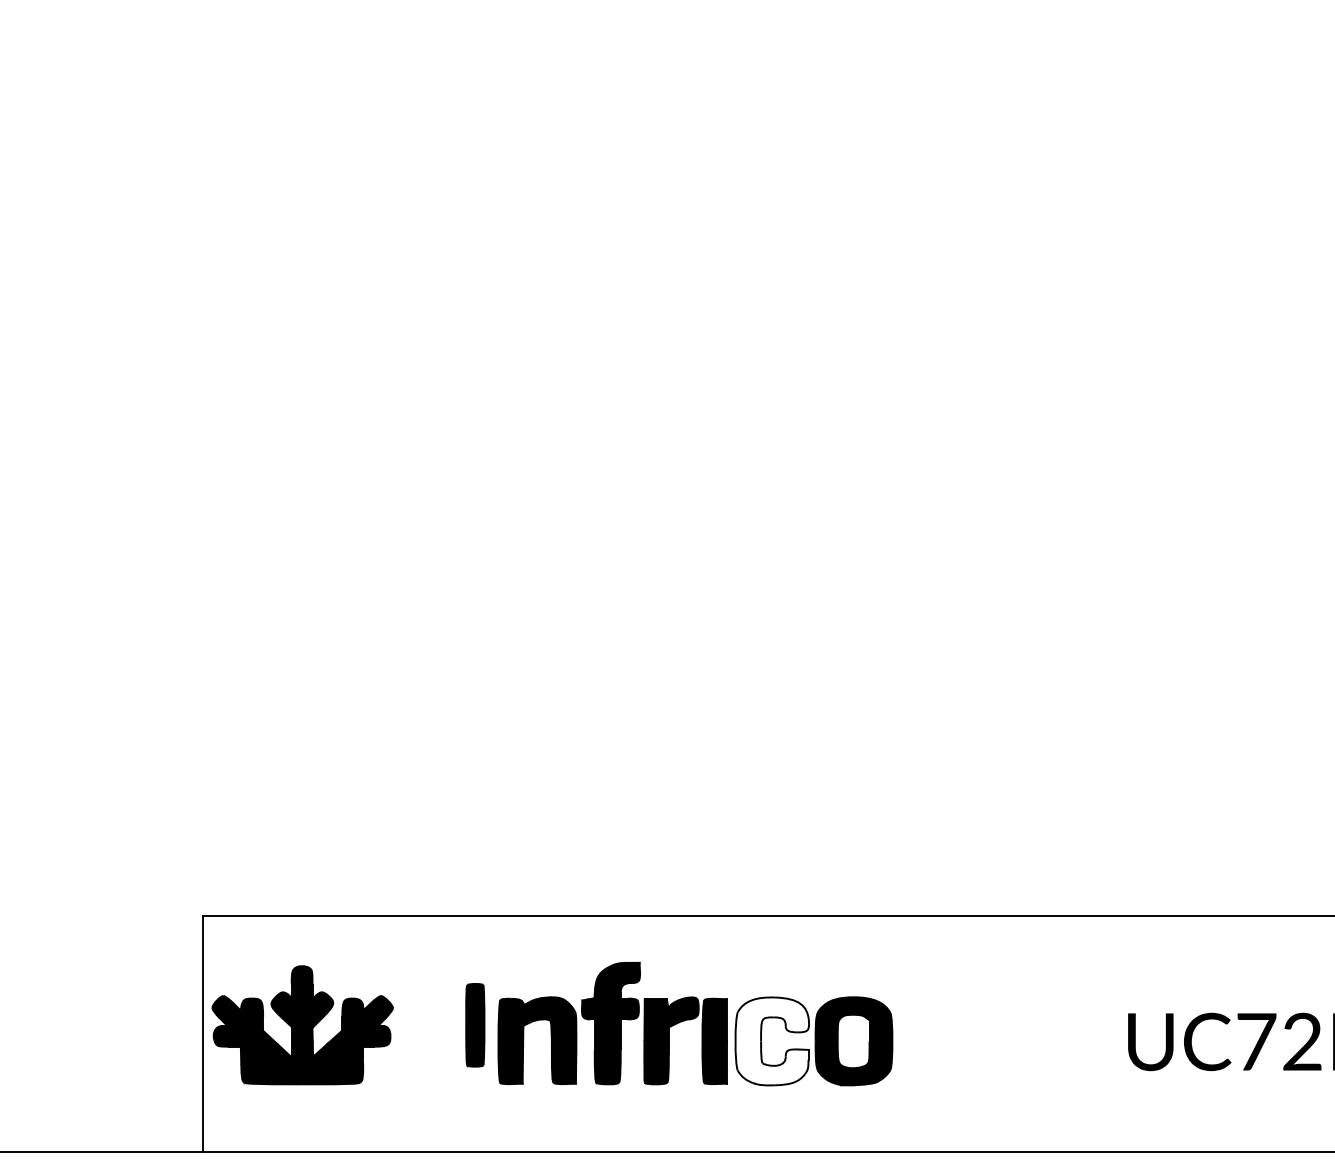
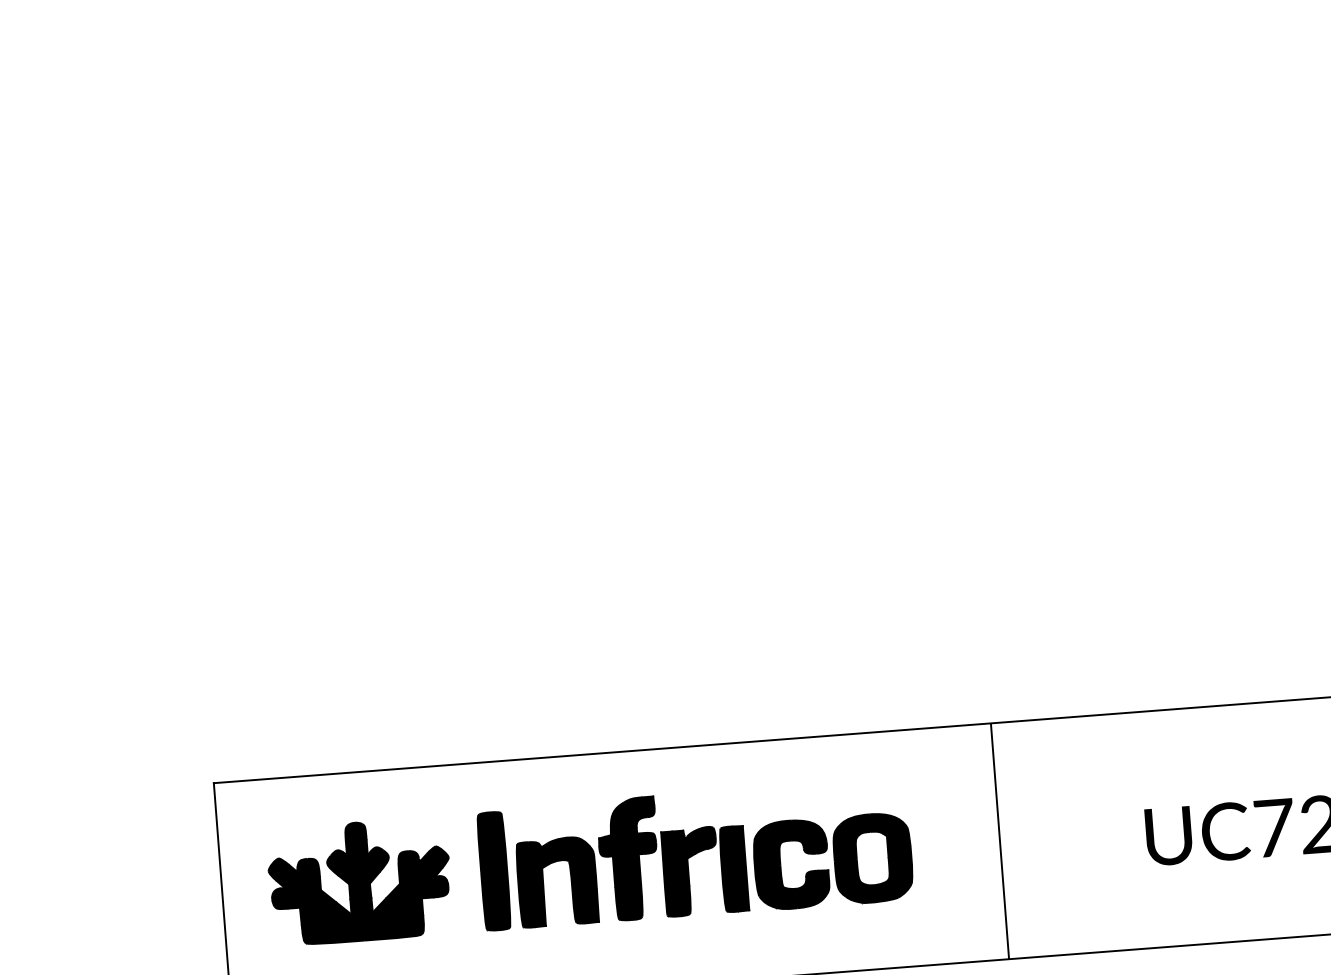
part: (302, 1025) -> (359, 881), moved
part: (475, 1025) -> (494, 871), size x1.43
line: (981, 1033) -> (999, 840), added
fill: (772, 1041) -> (791, 864), added

